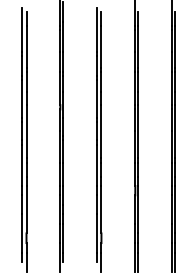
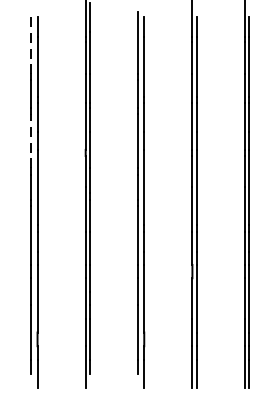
line: (21, 30) -> (30, 43), solid -> dashed
line: (21, 98) -> (30, 140), solid -> dashed

